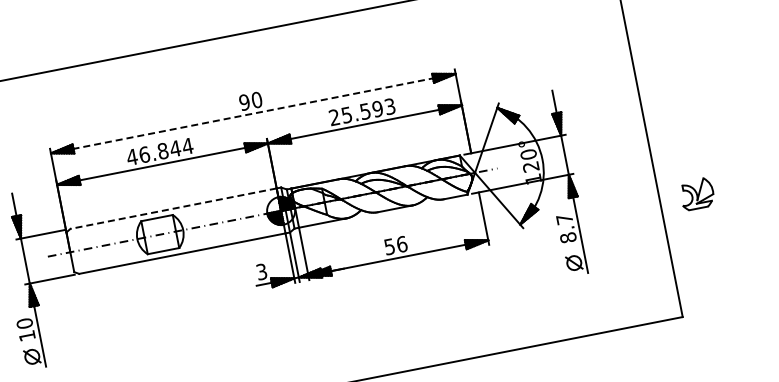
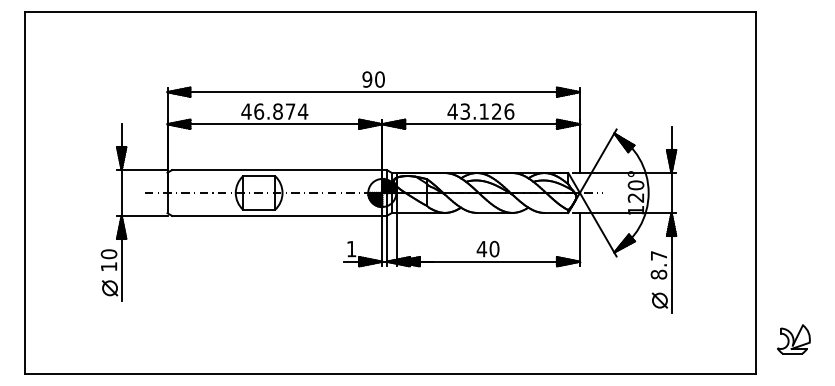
text: (361, 112) -> (480, 111), 25.593 -> 43.126
line: (254, 113) -> (374, 92), dashed -> solid
text: (175, 148) -> (290, 111), 46.844 -> 46.874
part: (696, 194) -> (793, 339), moved
line: (172, 209) -> (276, 170), dashed -> solid
text: (395, 245) -> (487, 248), 56 -> 40
text: (261, 271) -> (351, 248), 3 -> 1

